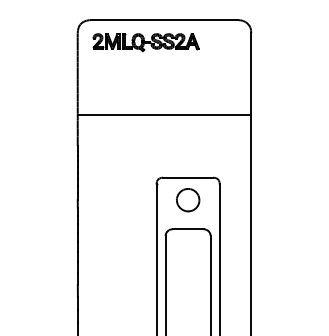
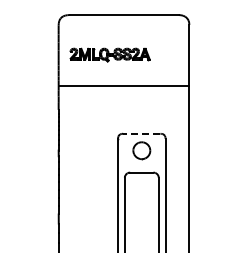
part: (145, 41) -> (109, 54), moved
line: (187, 177) -> (141, 133), solid -> dashed

